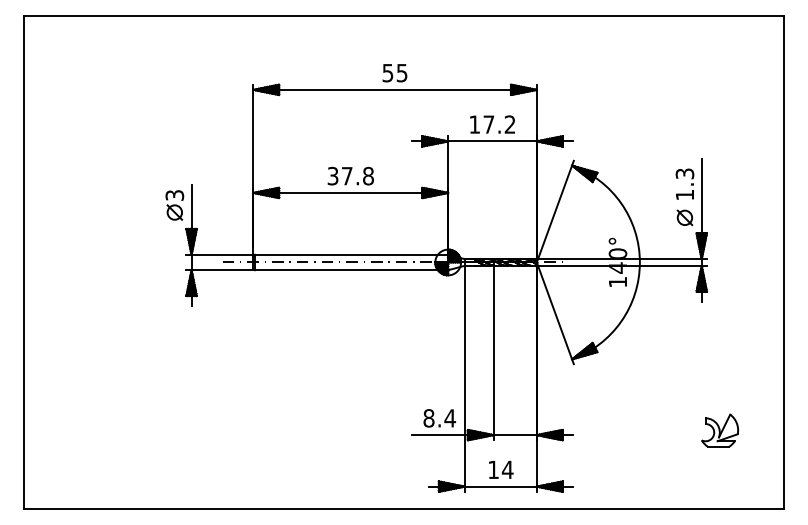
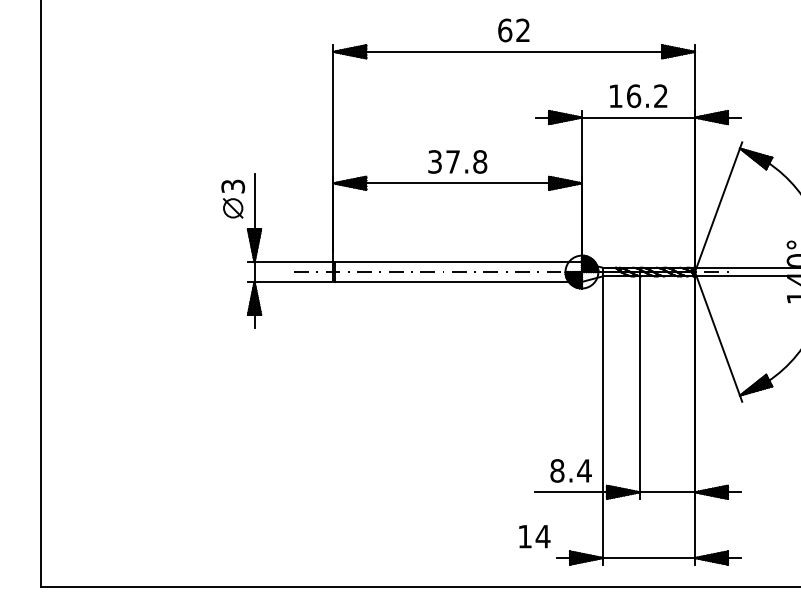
text: (394, 72) -> (513, 29), 55 -> 62
text: (488, 124) -> (633, 96), 17.2 -> 16.2
text: (501, 469) -> (535, 536), moved

